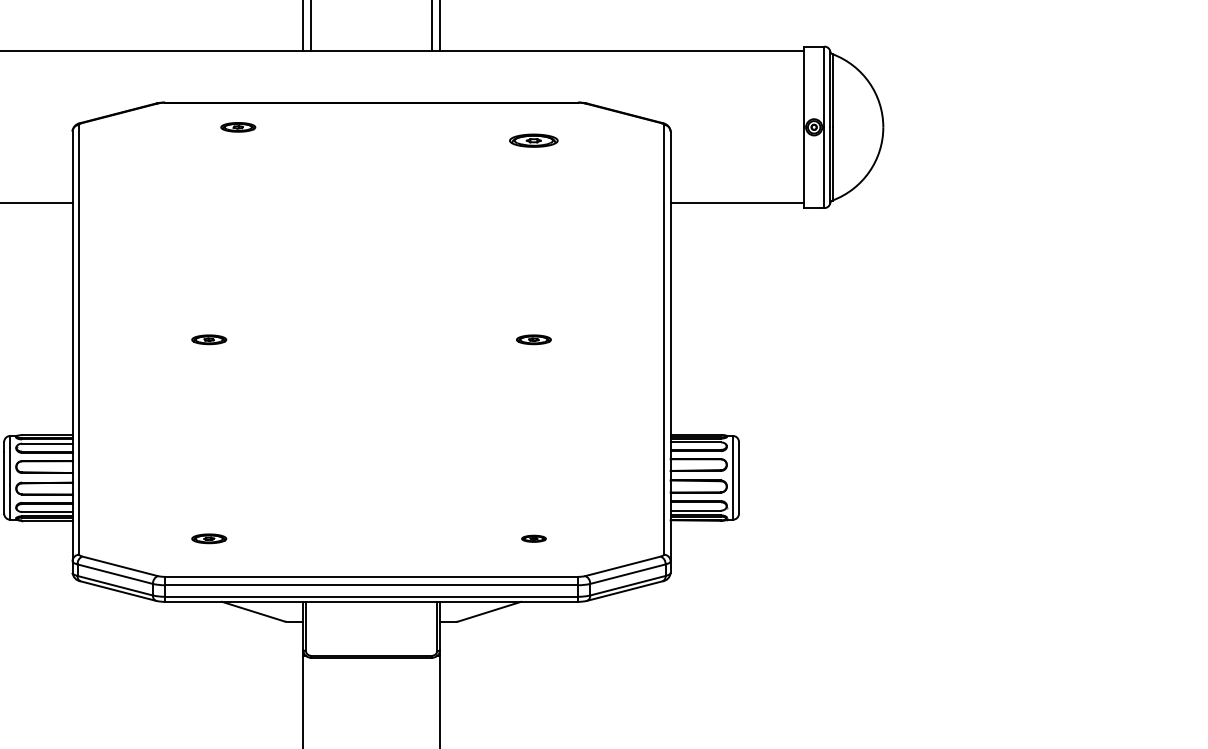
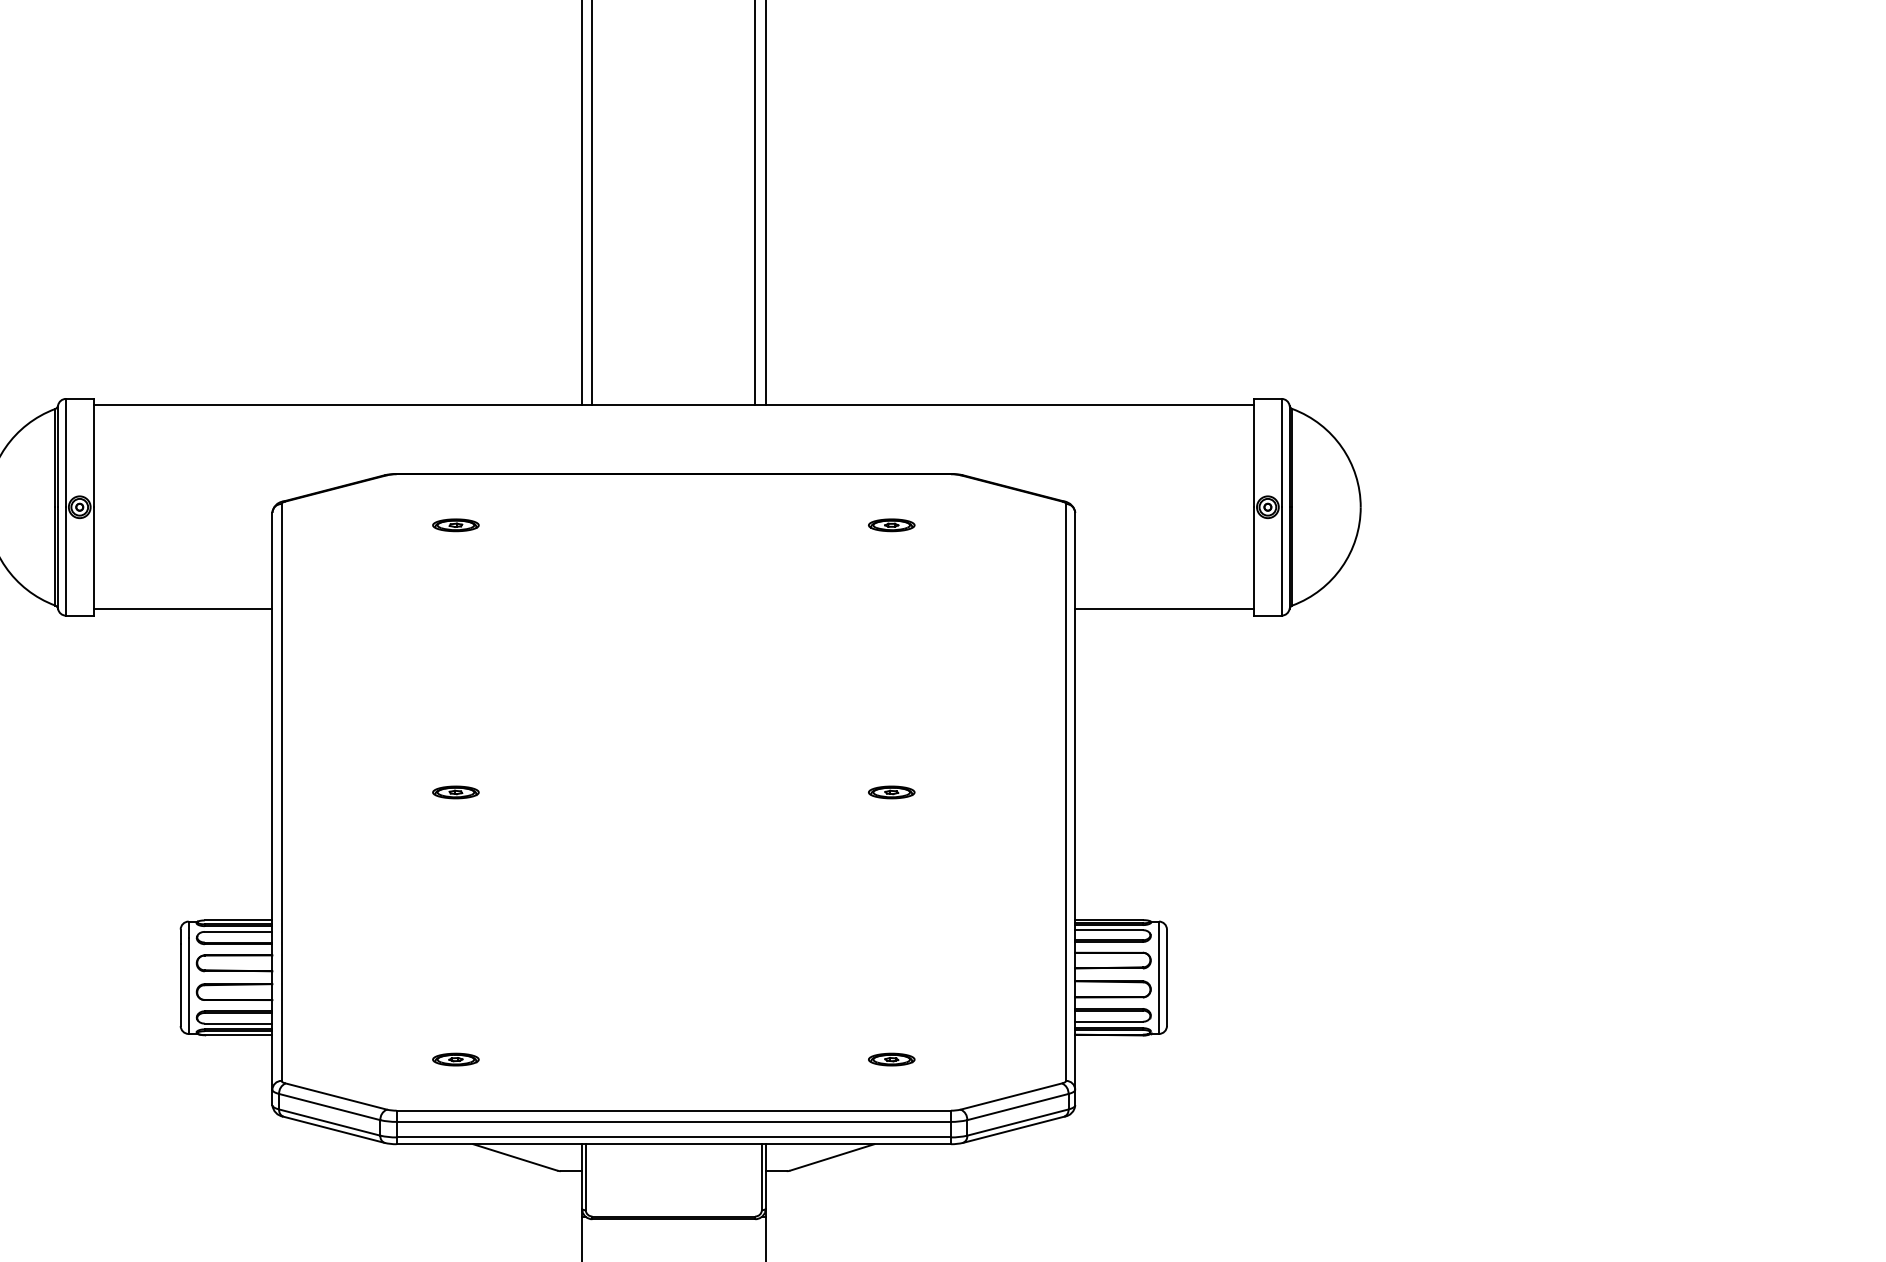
part: (237, 127) -> (455, 525), moved
part: (533, 140) -> (891, 525), size x0.71
part: (533, 538) -> (891, 1059), size x1.43

